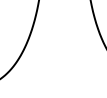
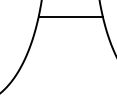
line: (64, 9) -> (70, 16), added

